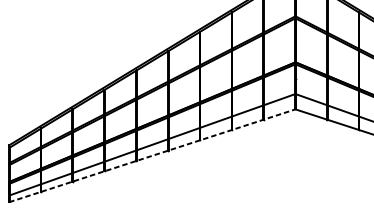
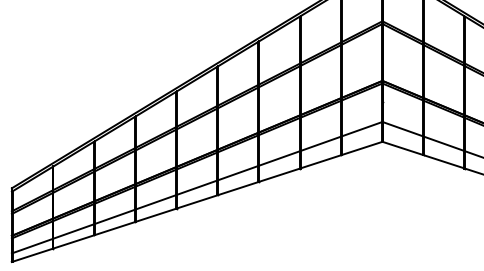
line: (152, 155) -> (197, 201), dashed -> solid

